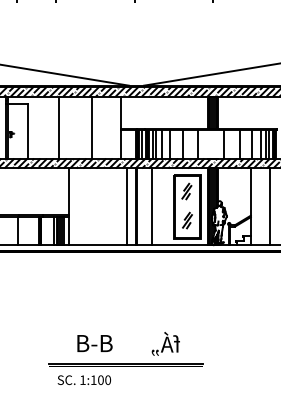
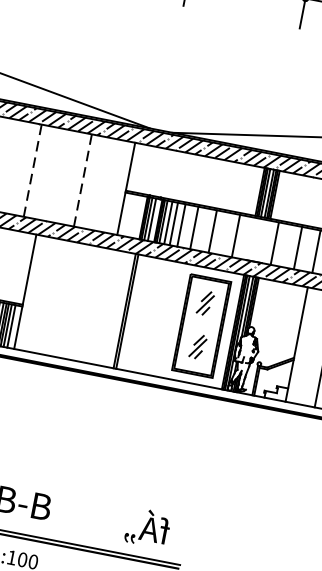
line: (58, 127) -> (32, 170), solid -> dashed
line: (92, 127) -> (83, 180), solid -> dashed
line: (127, 206) -> (112, 308), removed
line: (152, 206) -> (149, 315), removed
text: (165, 343) -> (147, 527), moved

